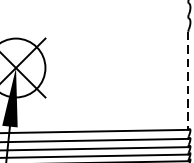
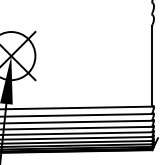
line: (188, 80) -> (152, 66), dashed -> solid

